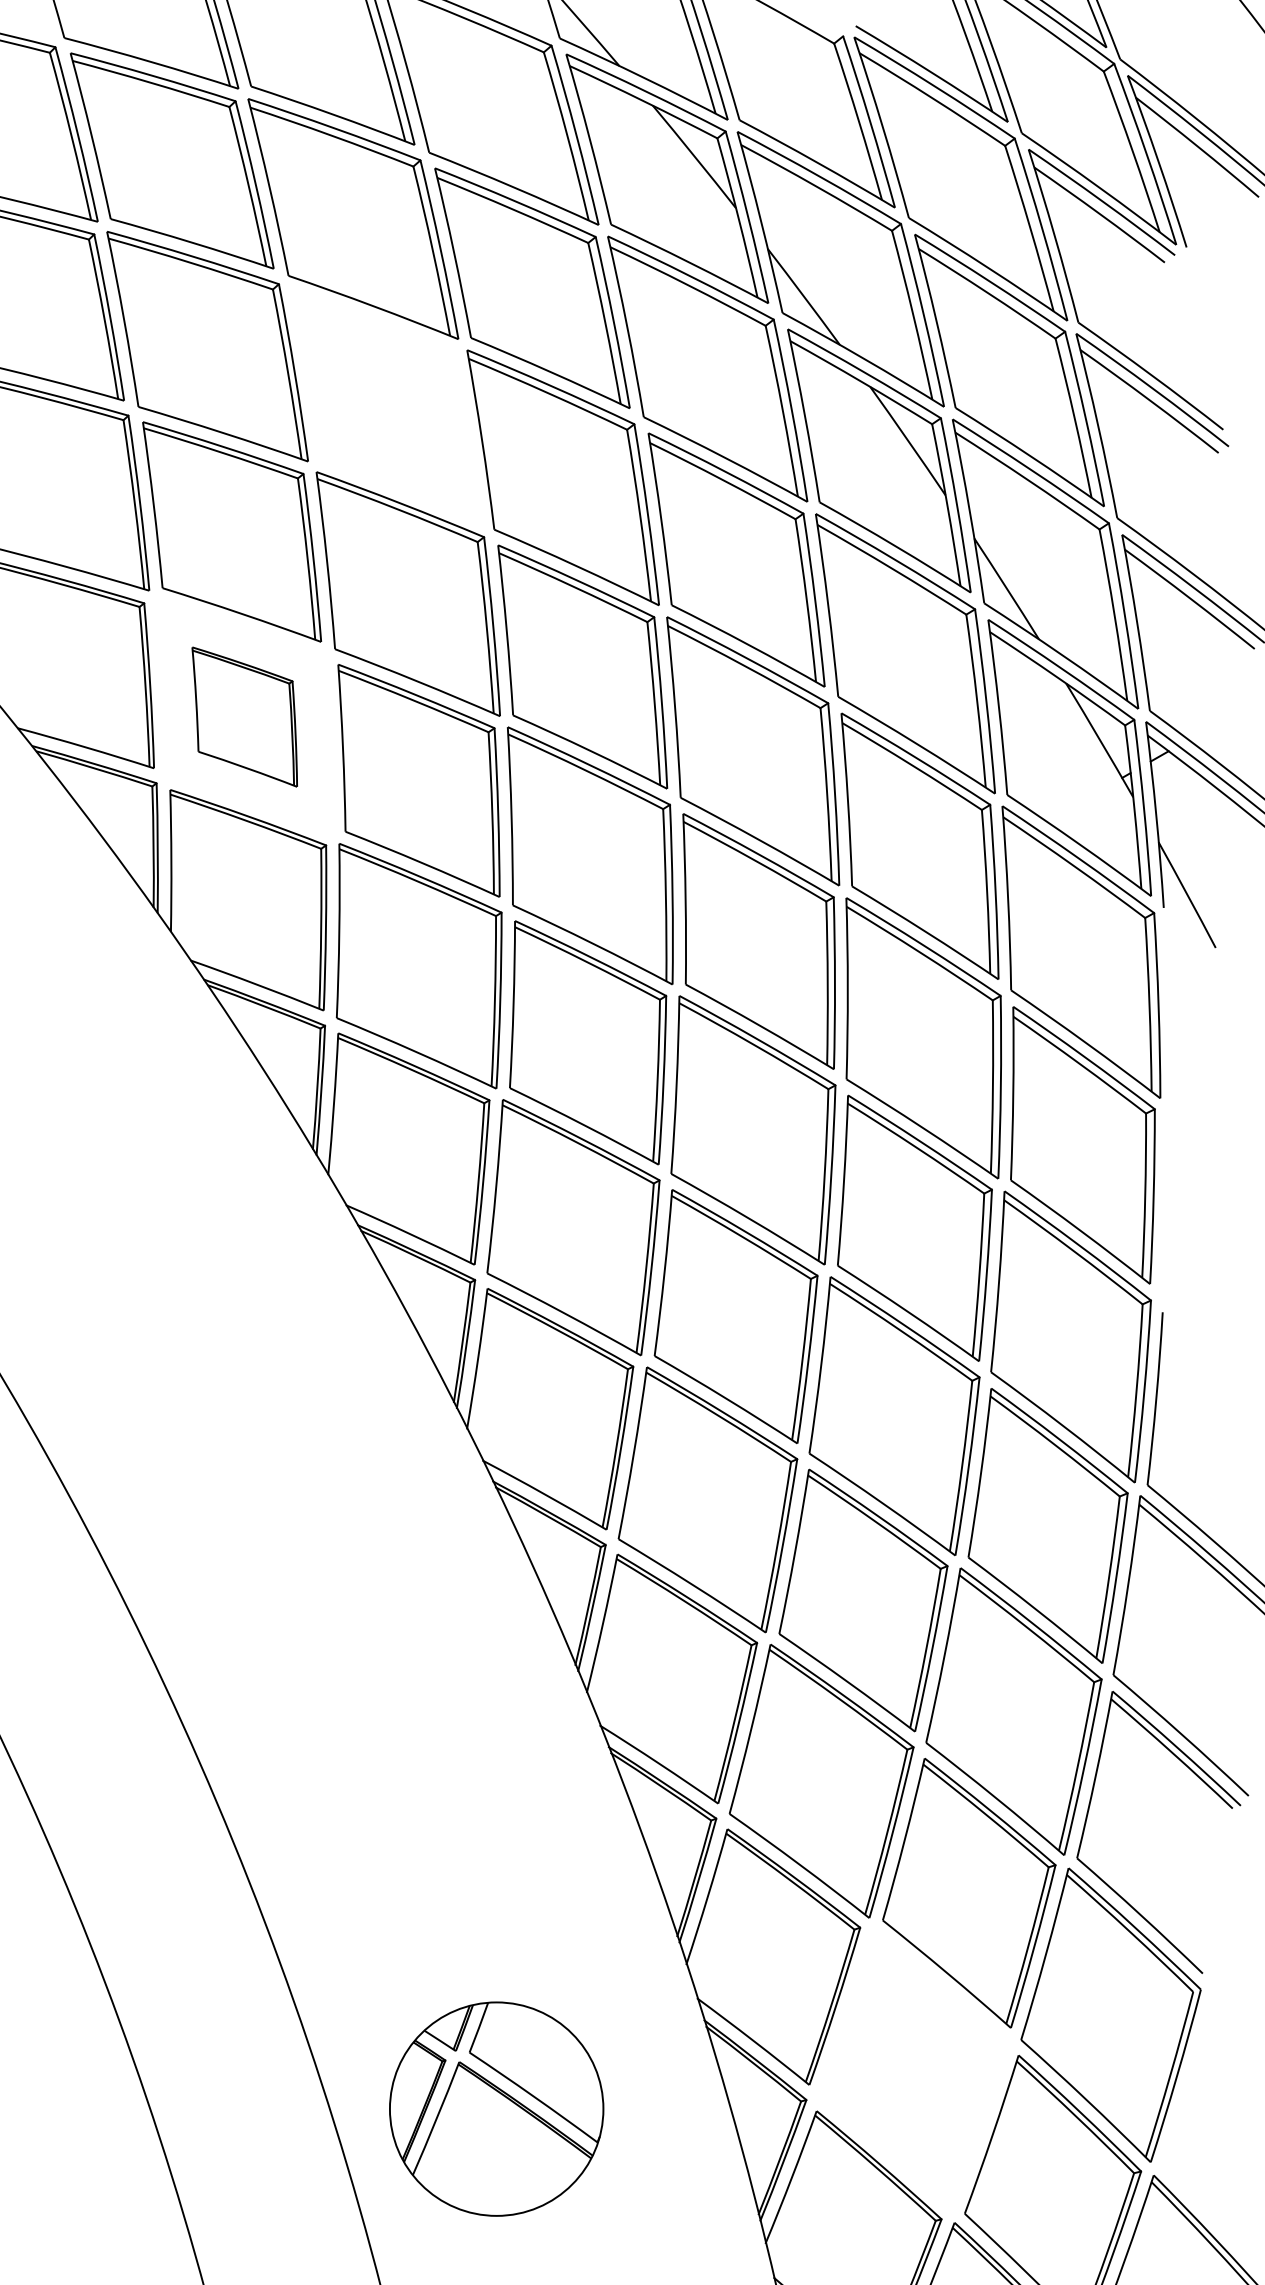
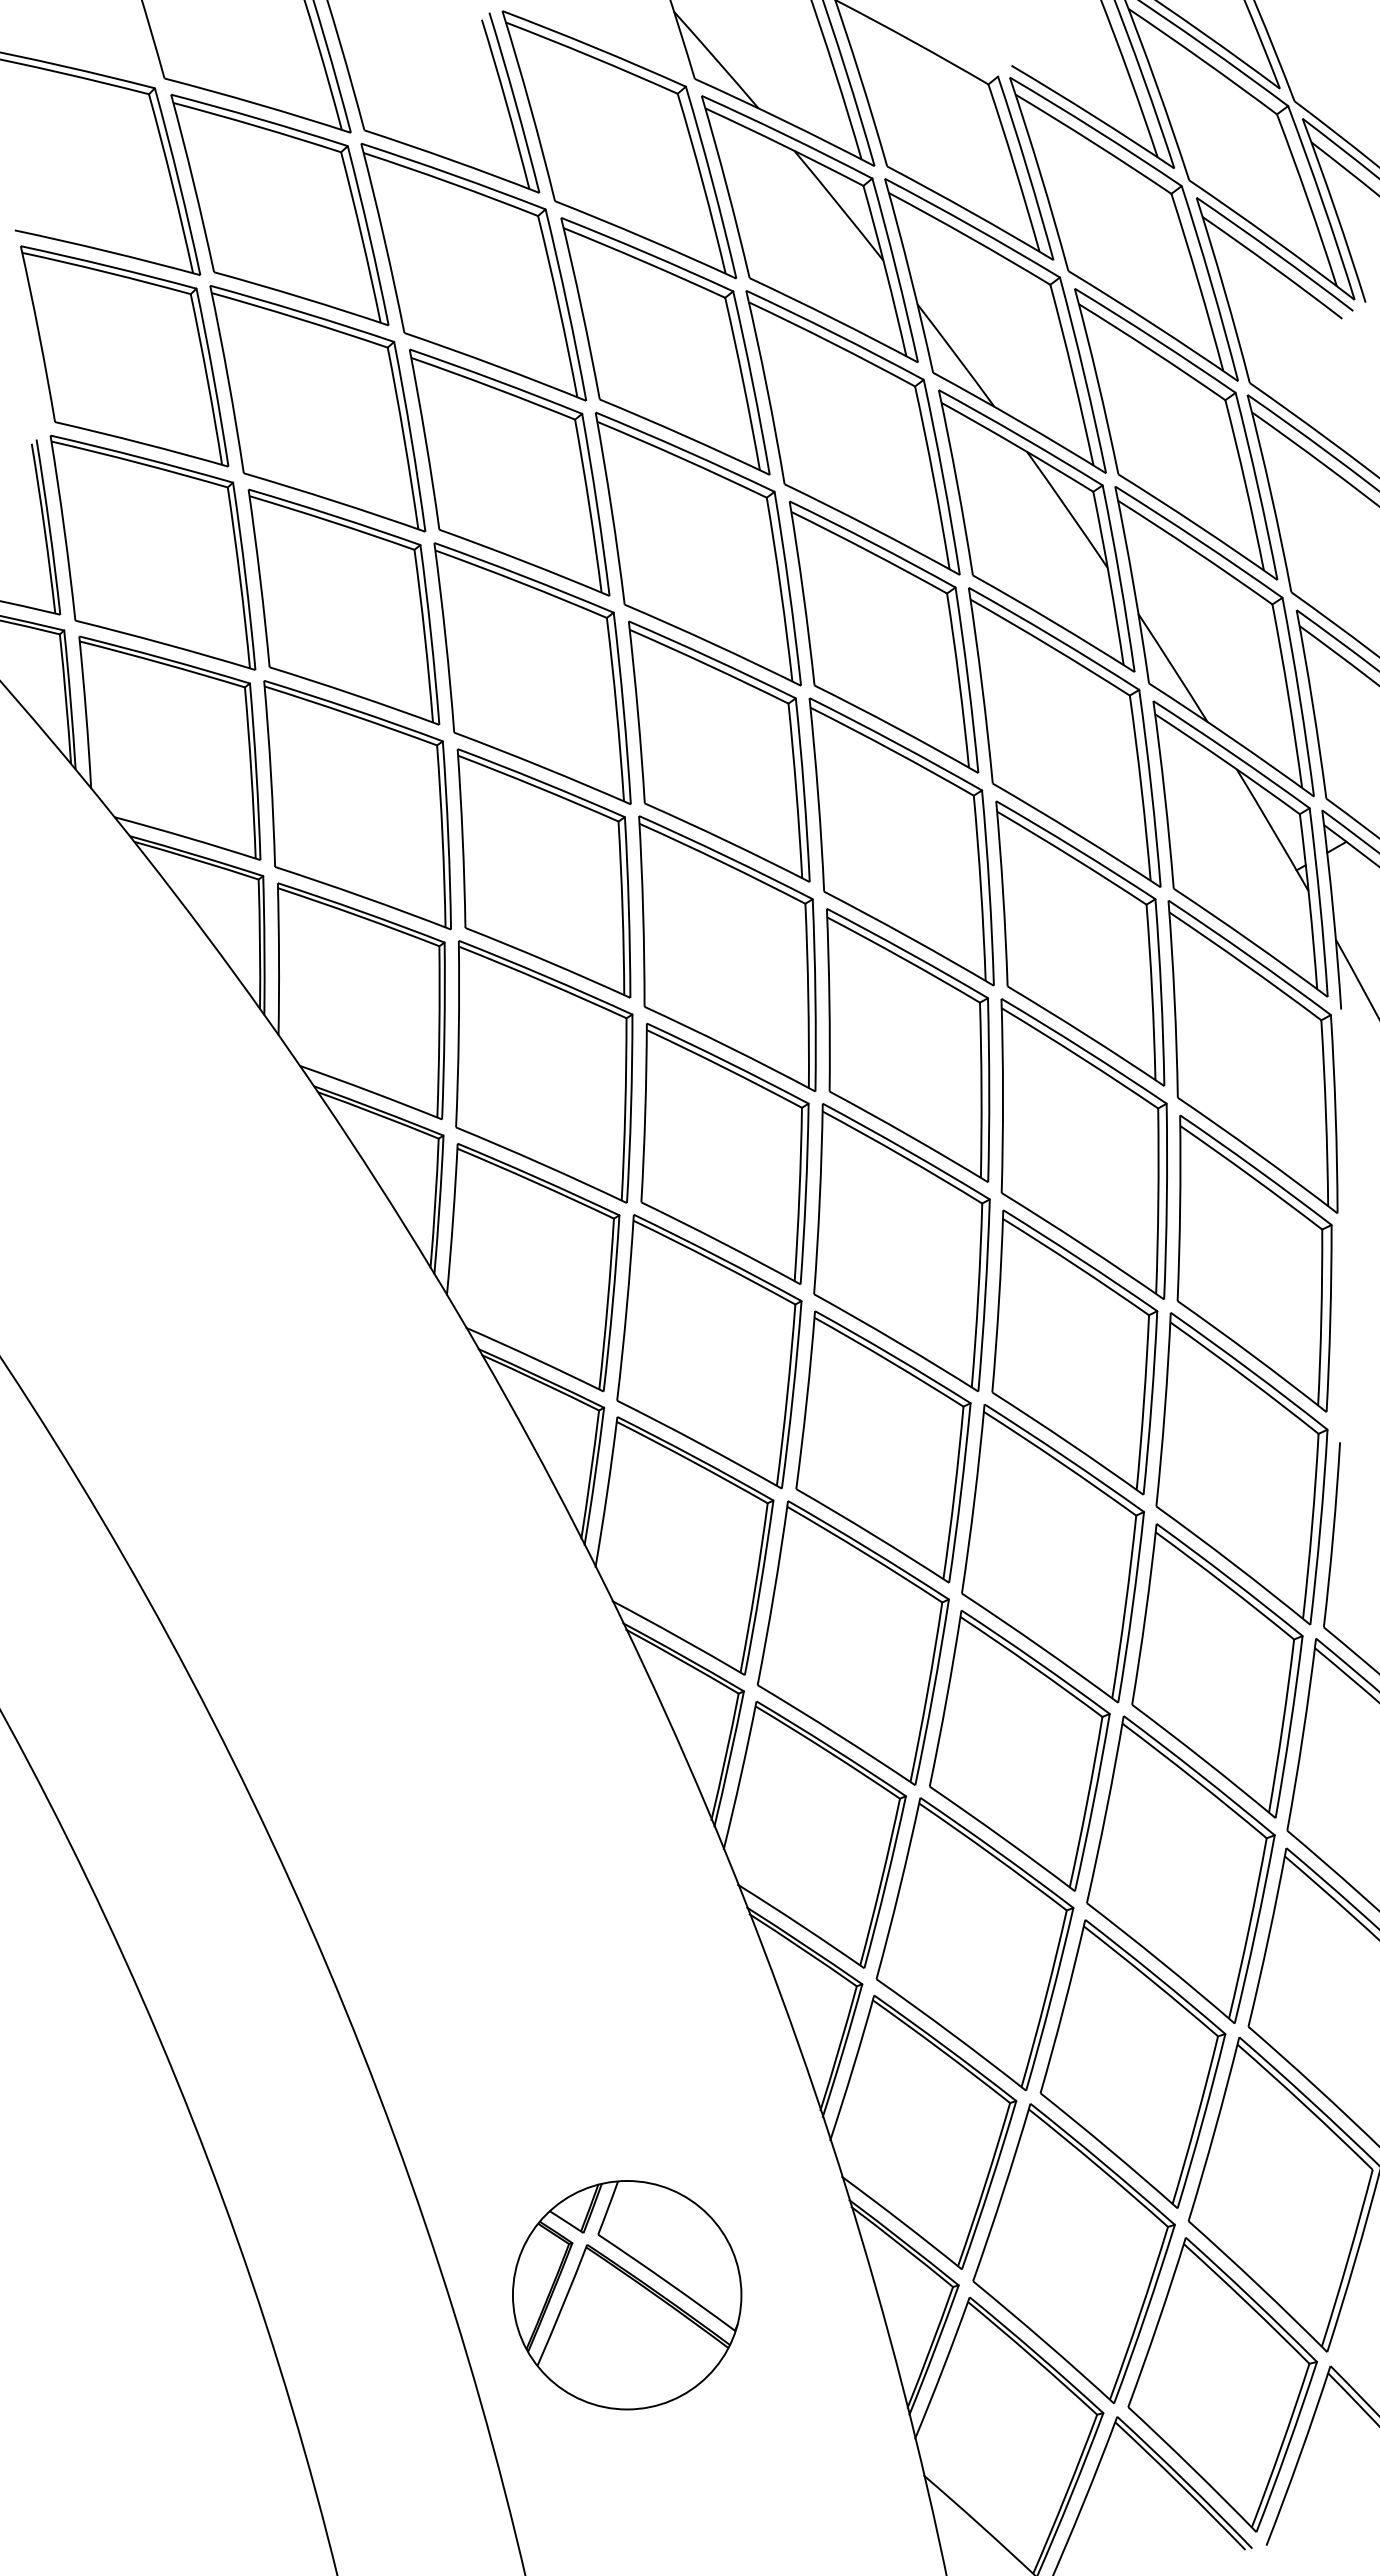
part: (386, 406) -> (509, 472), added
part: (244, 717) -> (357, 805), size x1.67
part: (913, 2070) -> (1073, 2253), added

